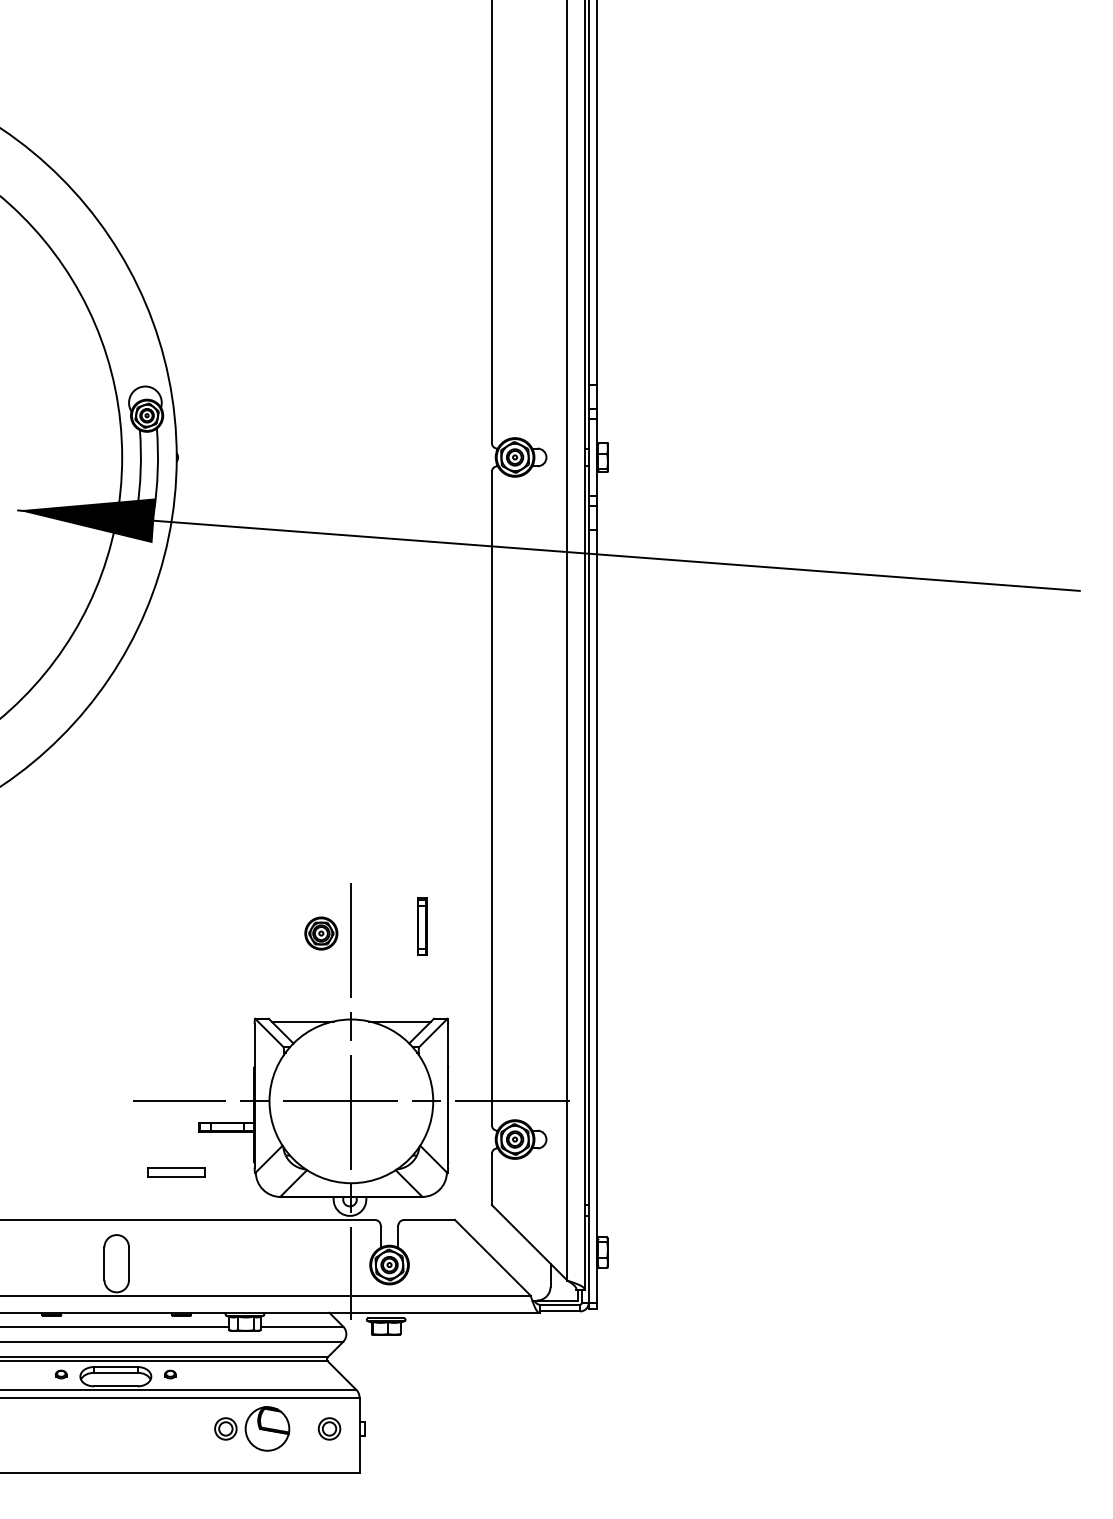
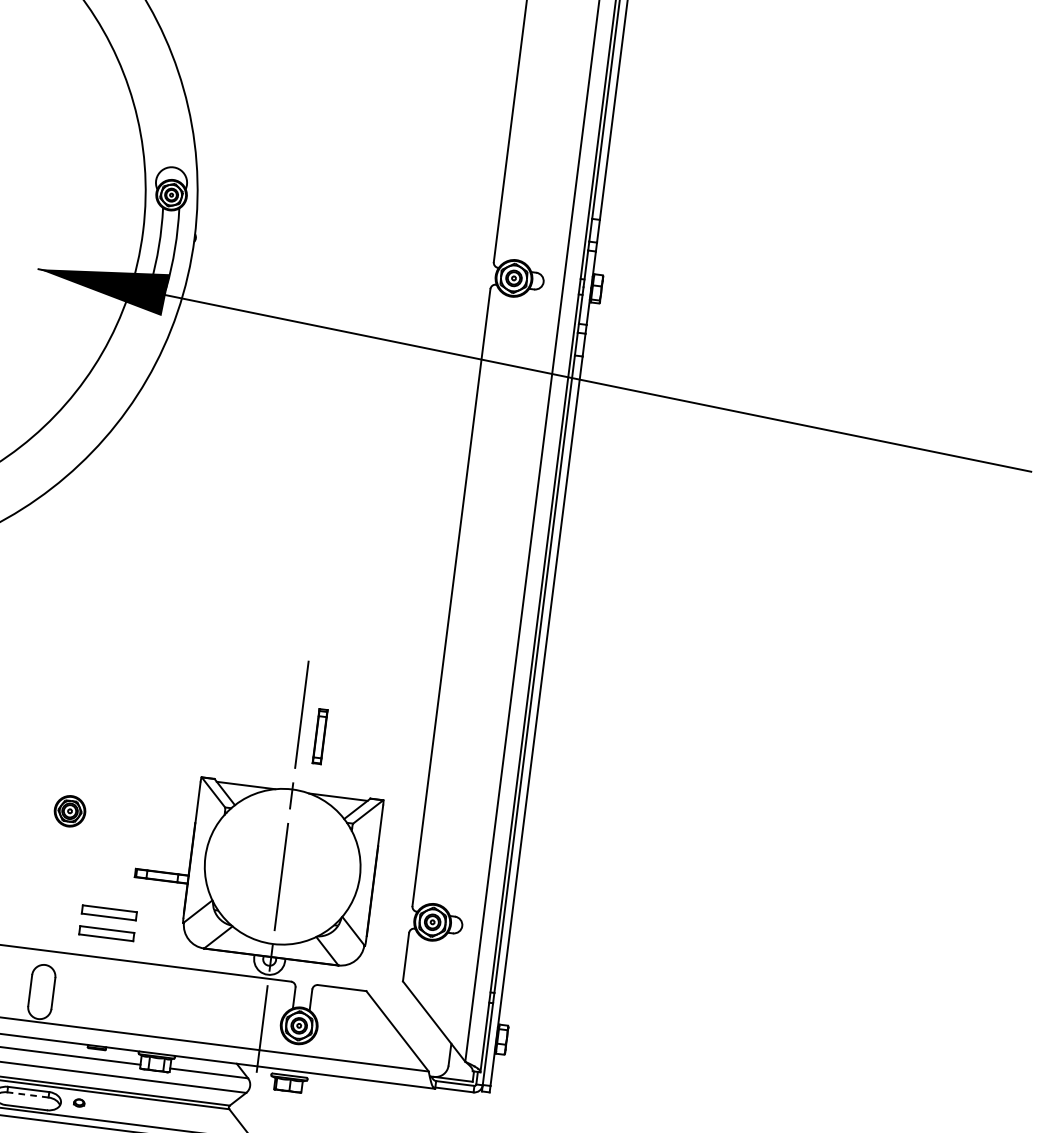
part: (422, 926) -> (320, 736), moved
part: (321, 933) -> (70, 811), moved
line: (351, 1101) -> (282, 866), removed
part: (176, 1194) -> (106, 933), added
line: (115, 1372) -> (27, 1094), solid -> dashed

